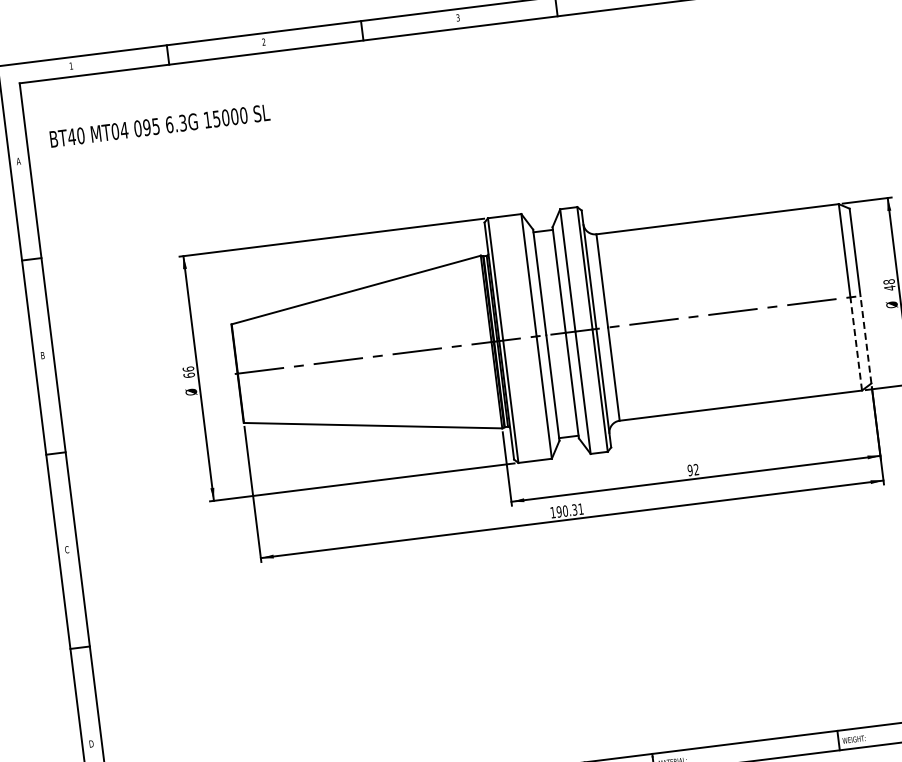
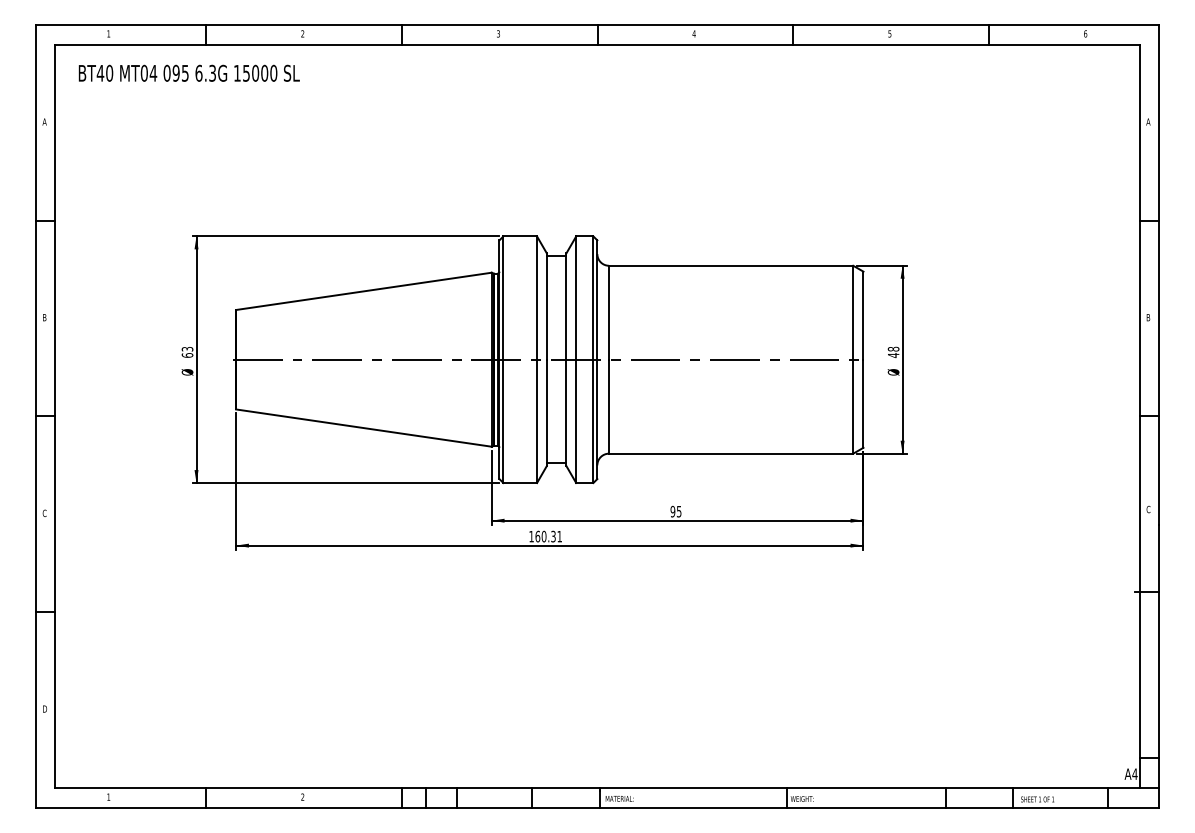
text: (159, 125) -> (188, 72), moved
line: (865, 339) -> (863, 403), dashed -> solid
line: (856, 343) -> (853, 406), dashed -> solid
text: (188, 368) -> (187, 348), 66 -> 63
text: (695, 469) -> (678, 511), 92 -> 95
text: (558, 511) -> (537, 536), 190.31 -> 160.31

